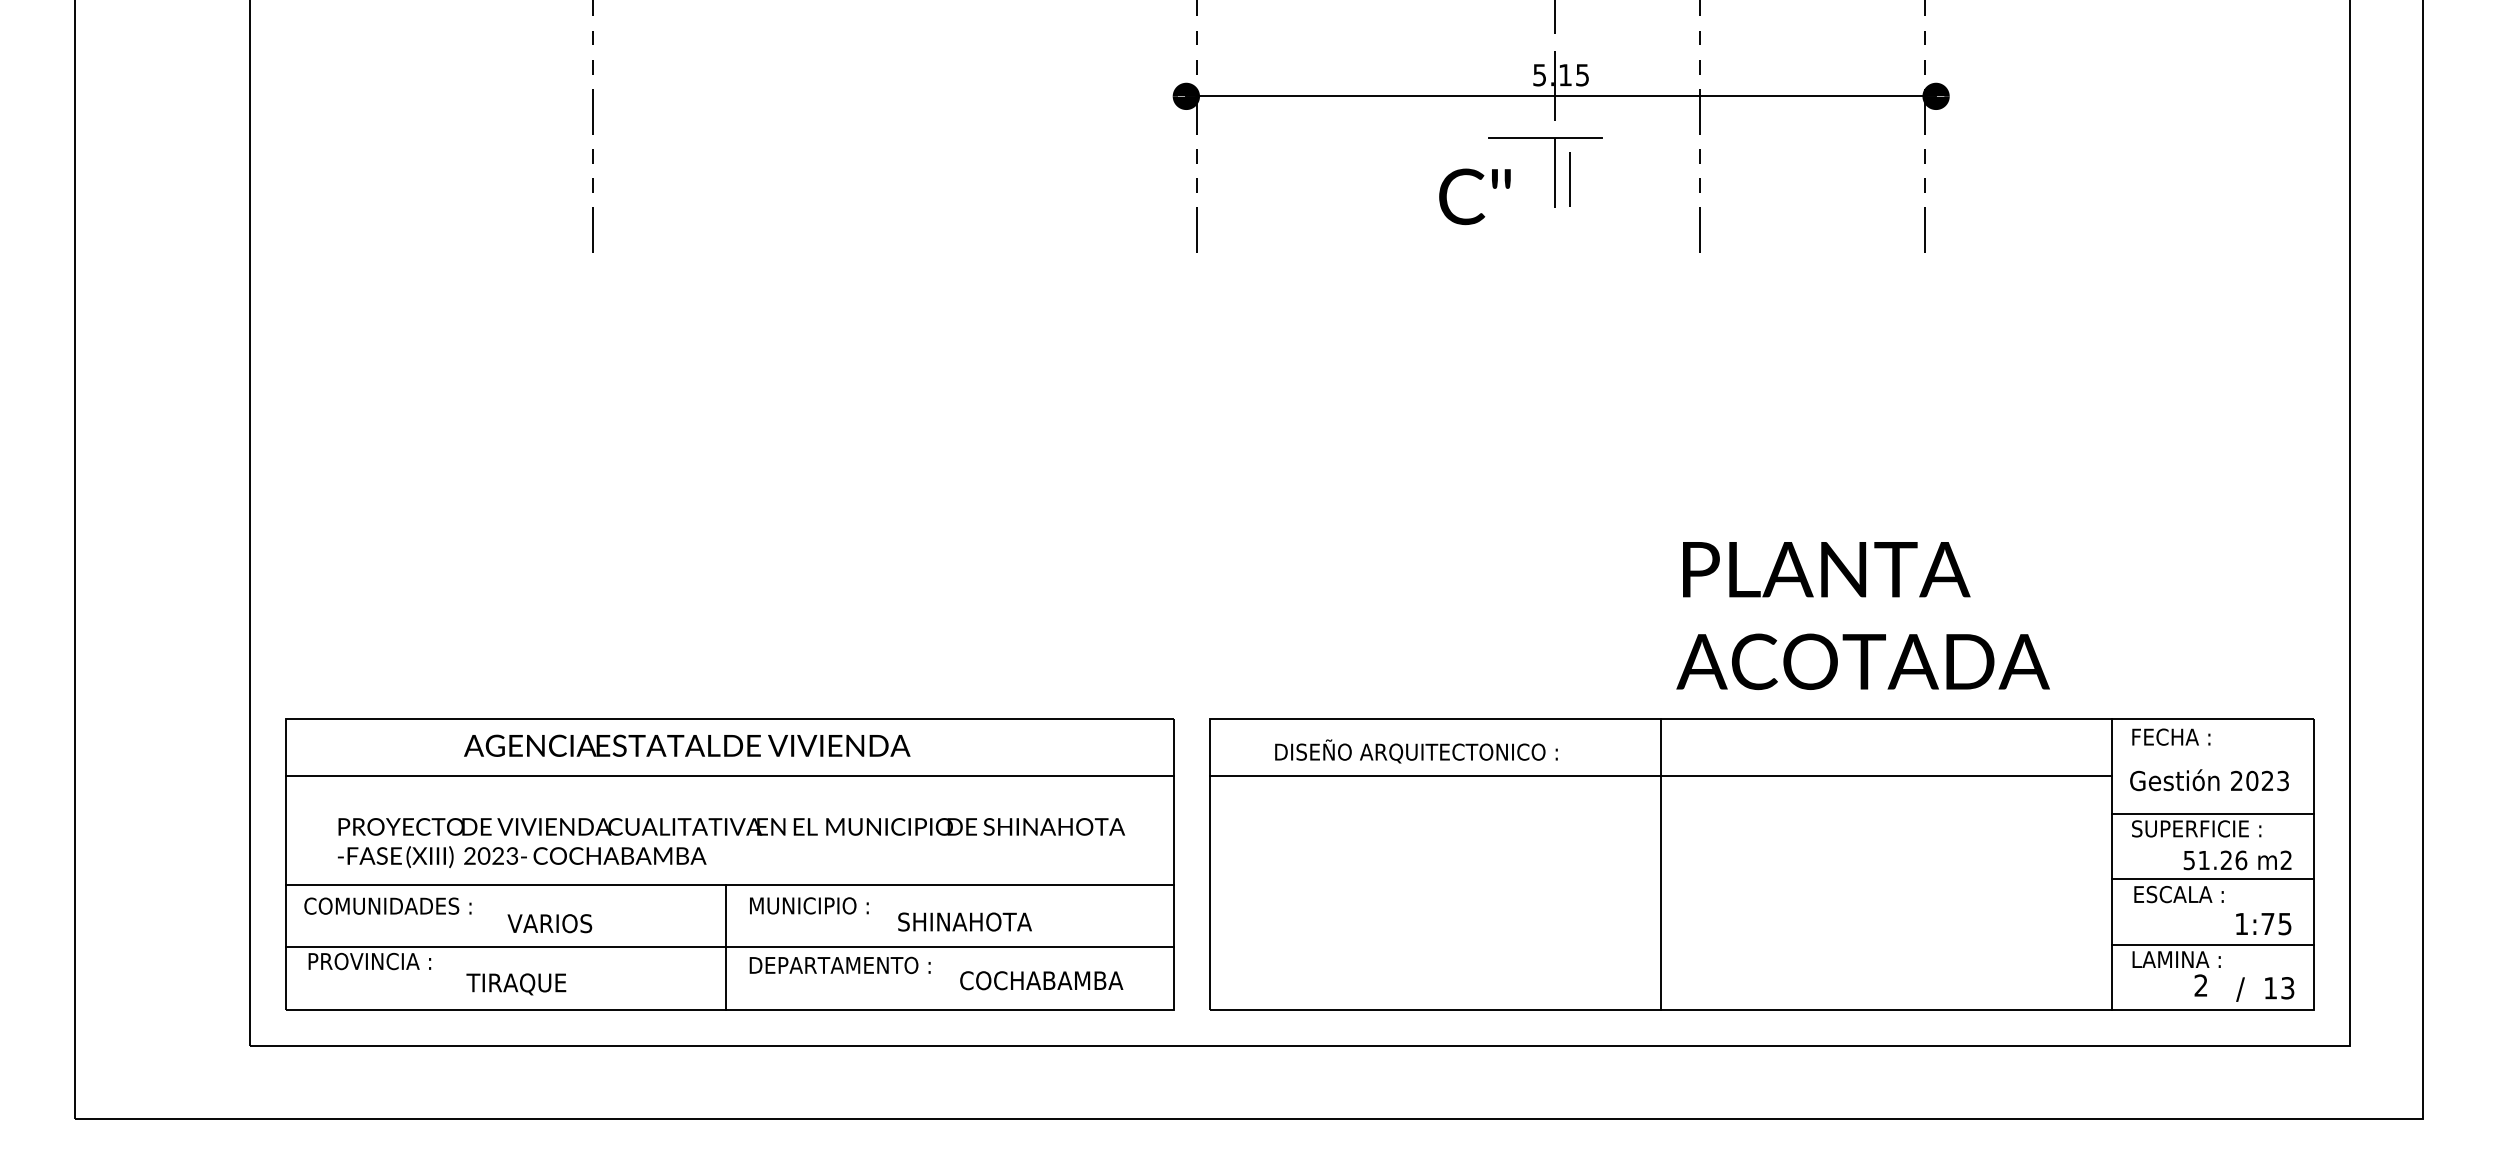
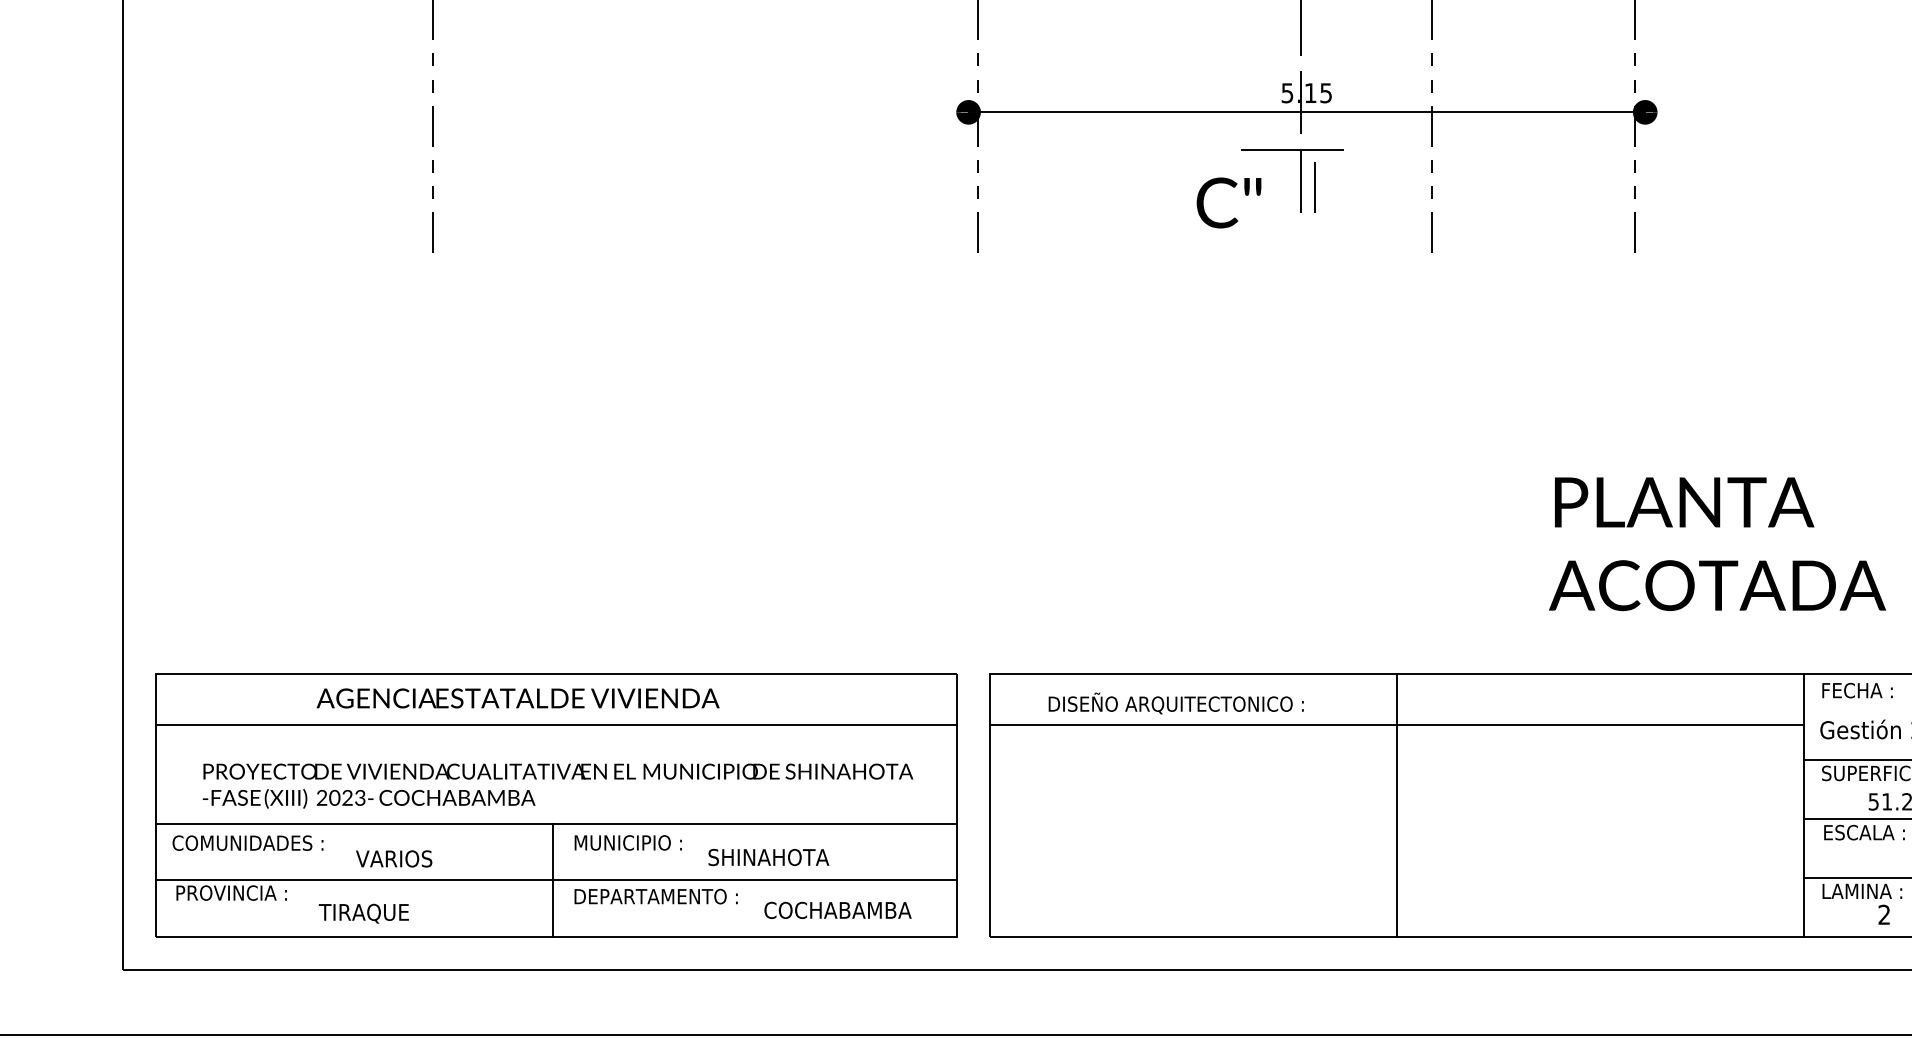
text: (1862, 616) -> (1716, 544), moved

